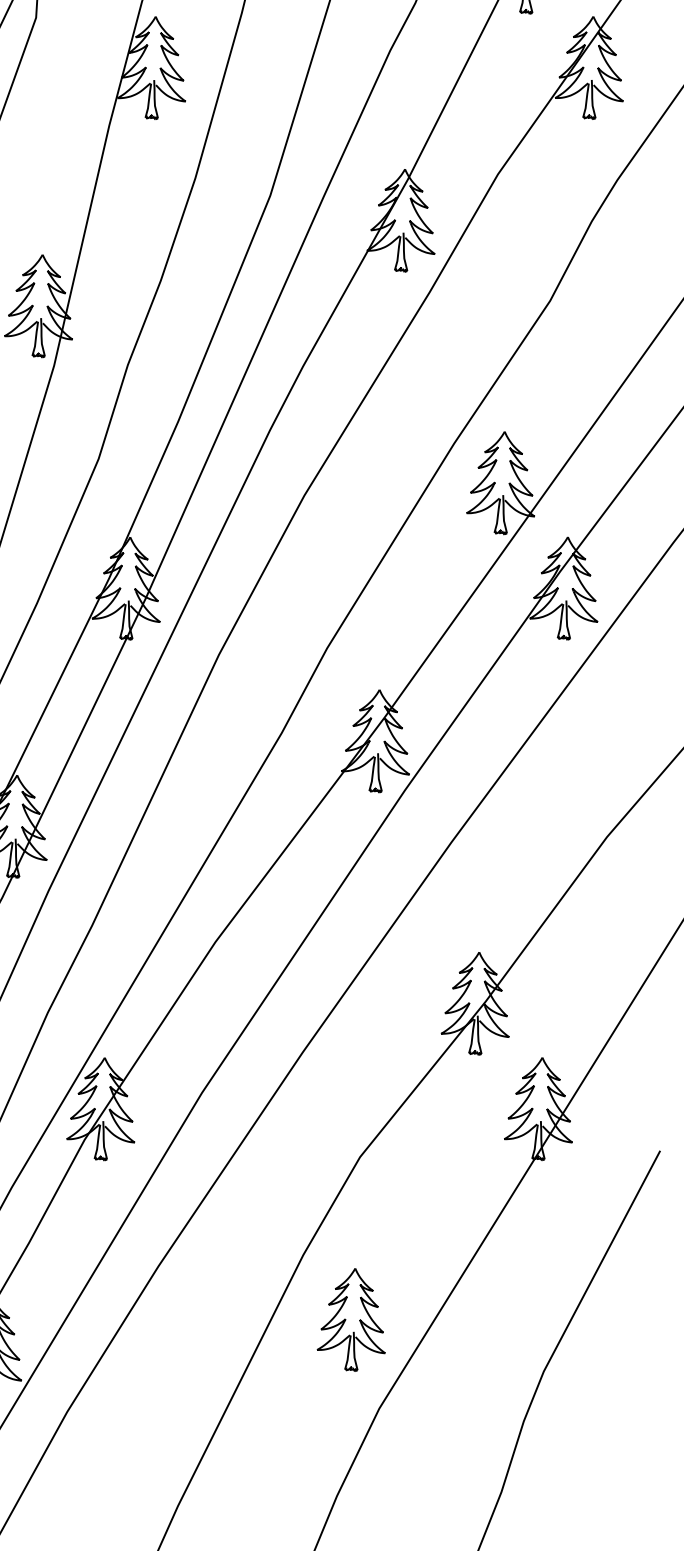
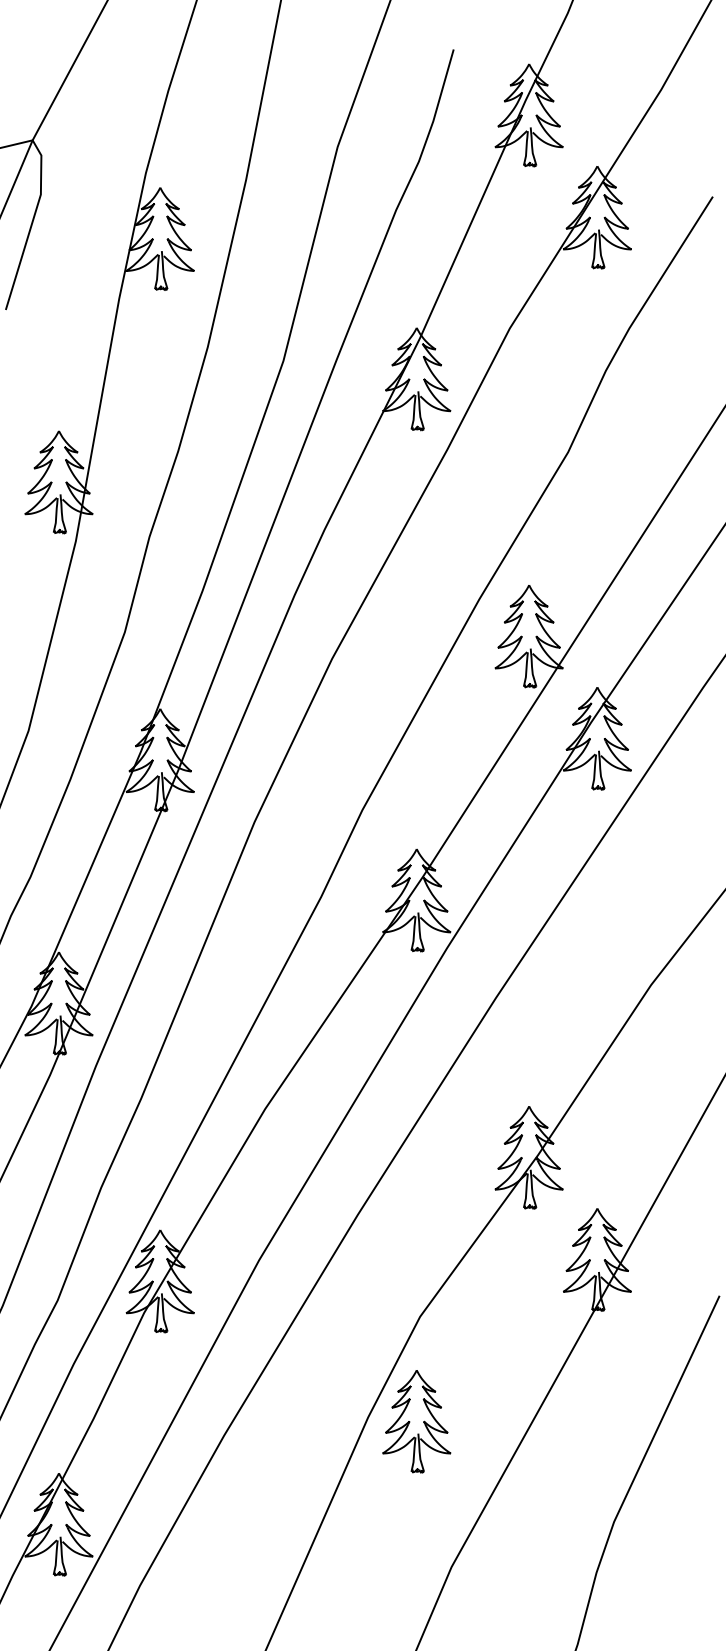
part: (352, 1319) -> (416, 1421), moved

